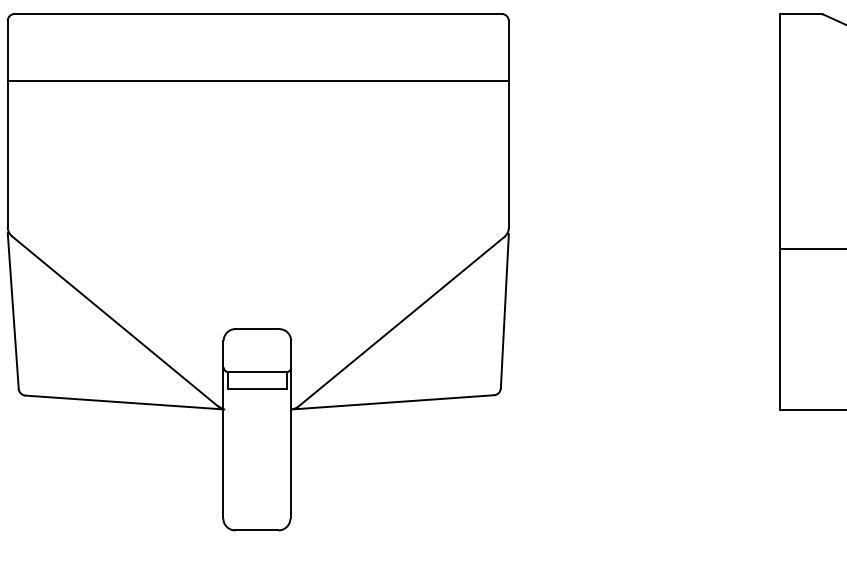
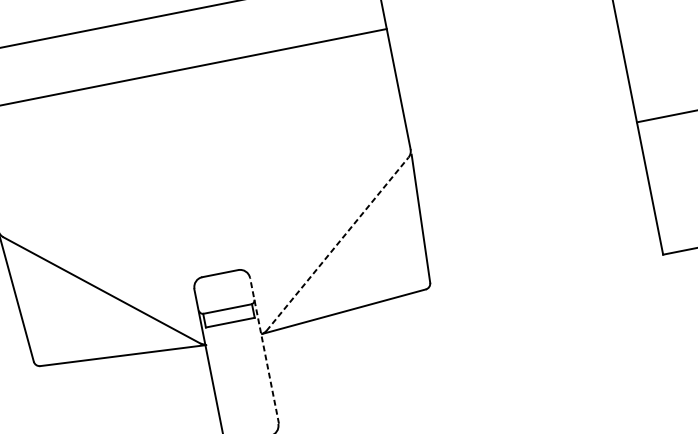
line: (401, 321) -> (337, 243), solid -> dashed
line: (291, 429) -> (264, 350), solid -> dashed

